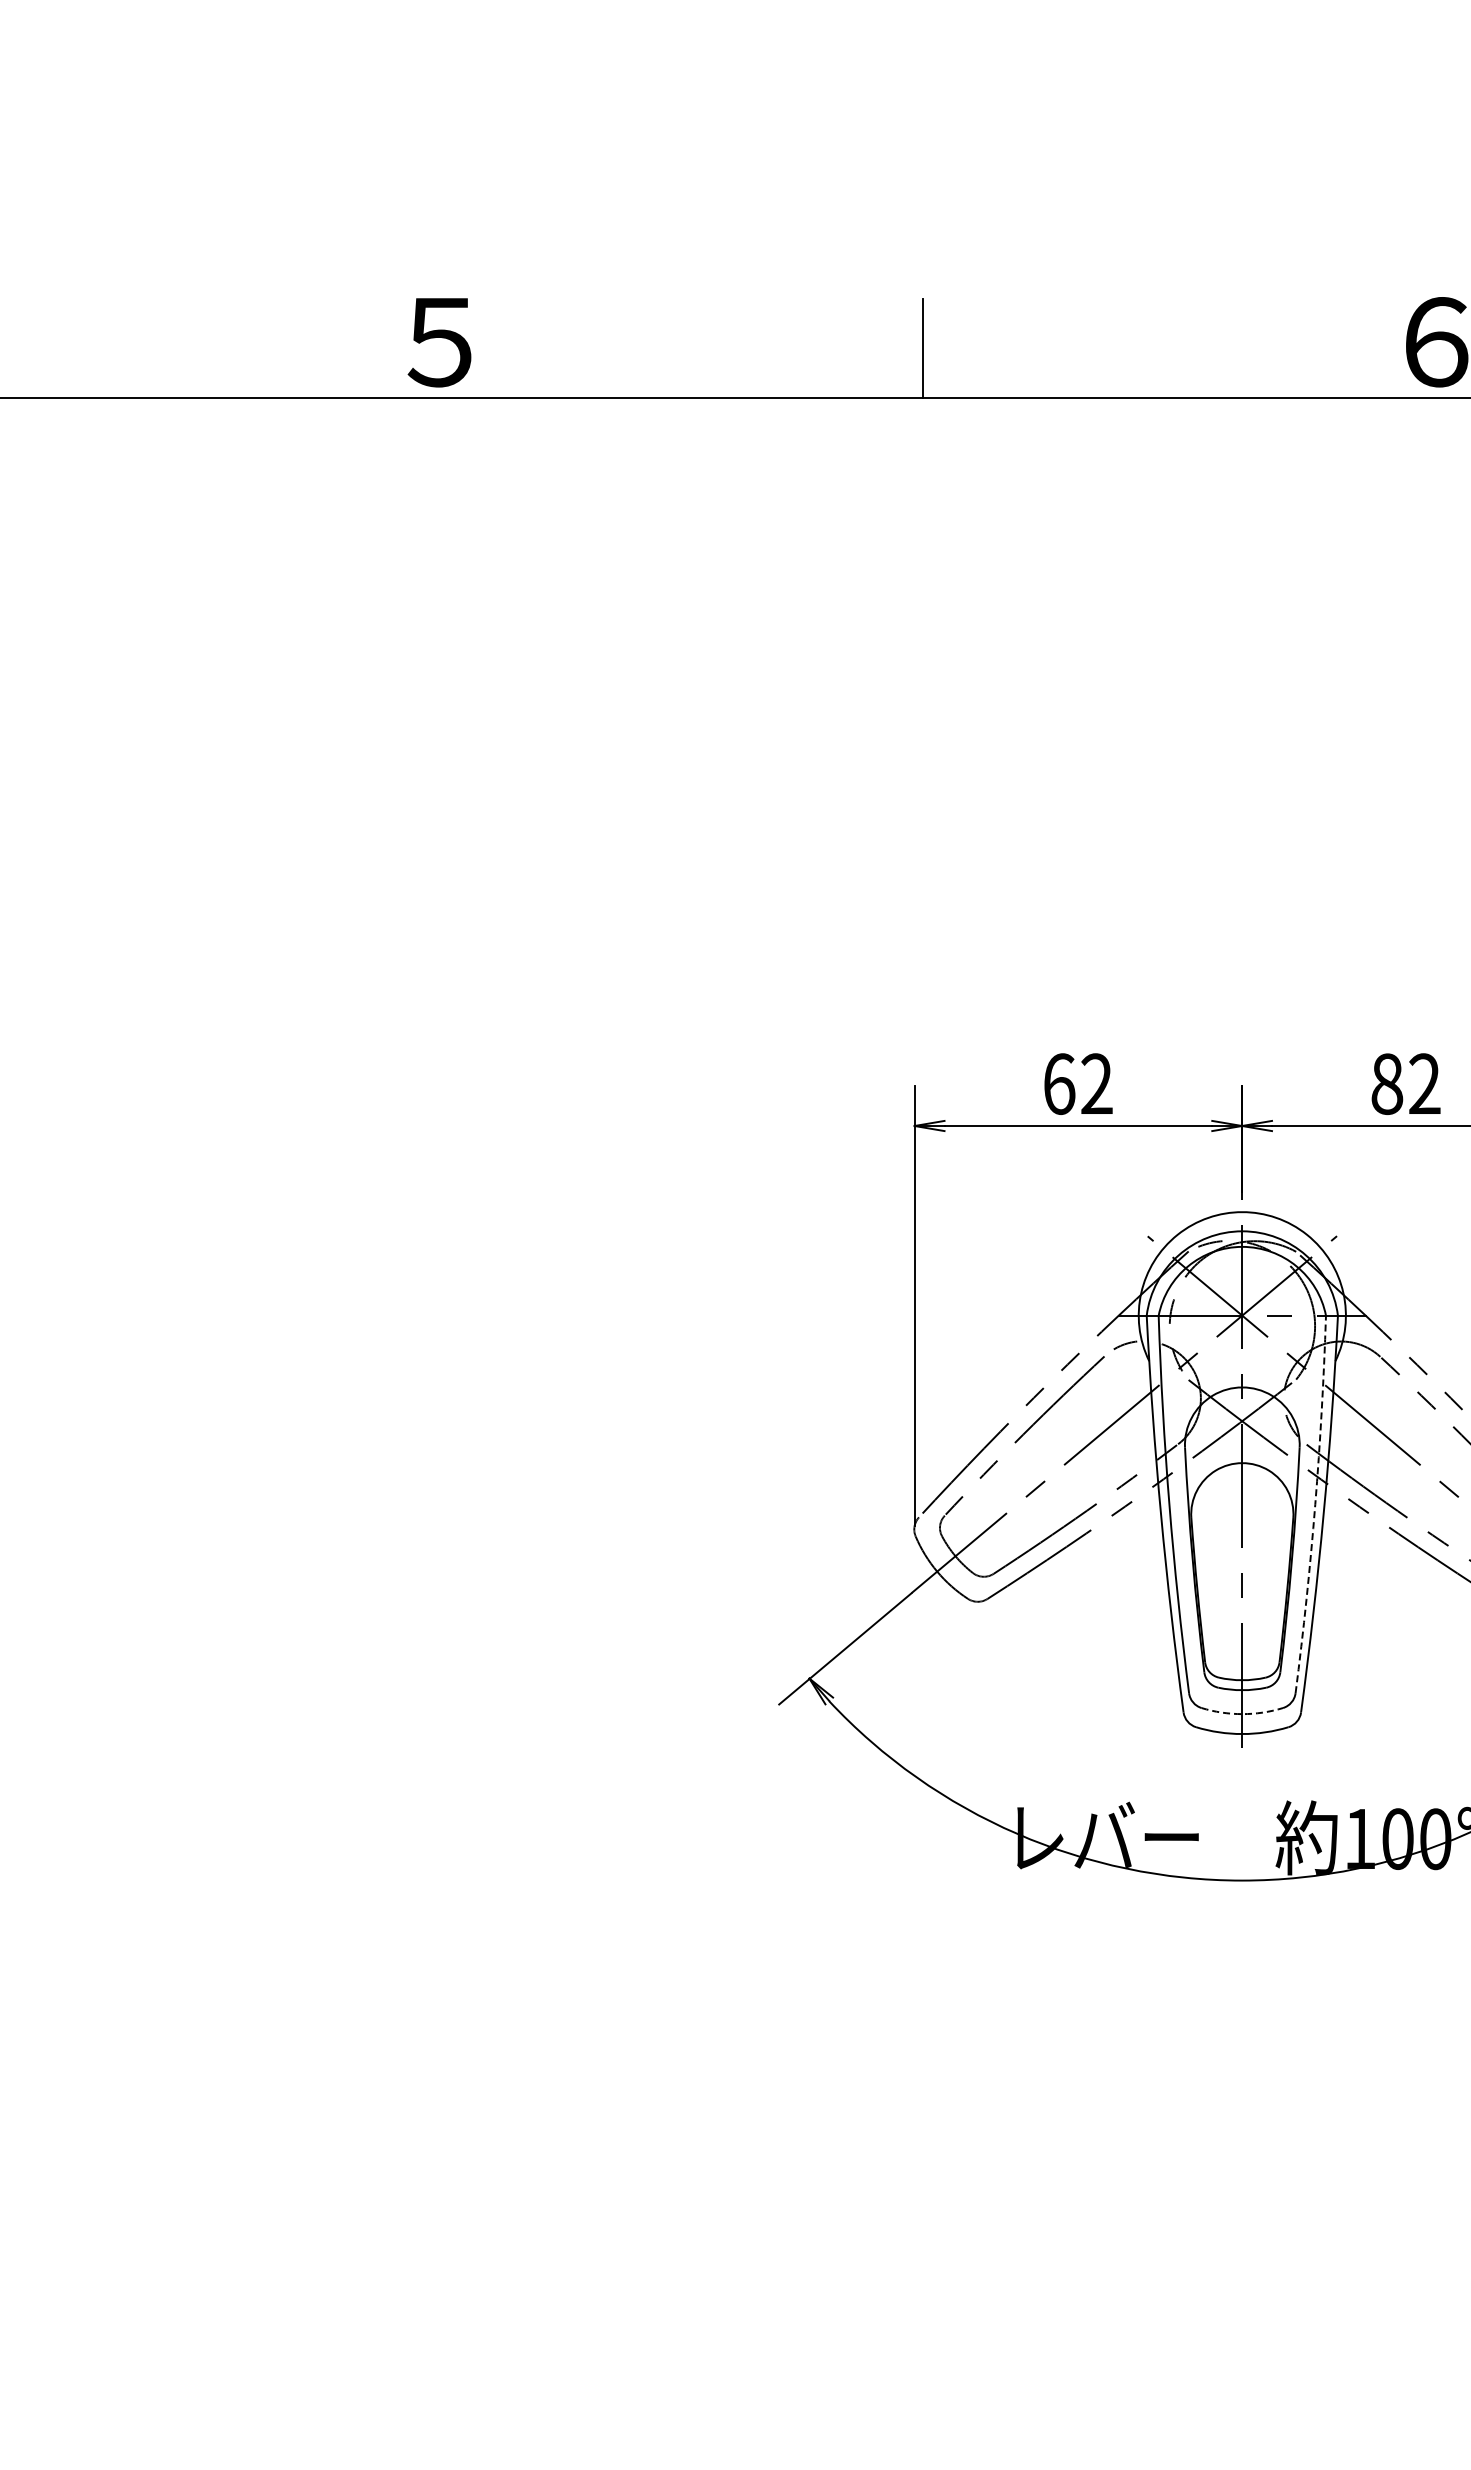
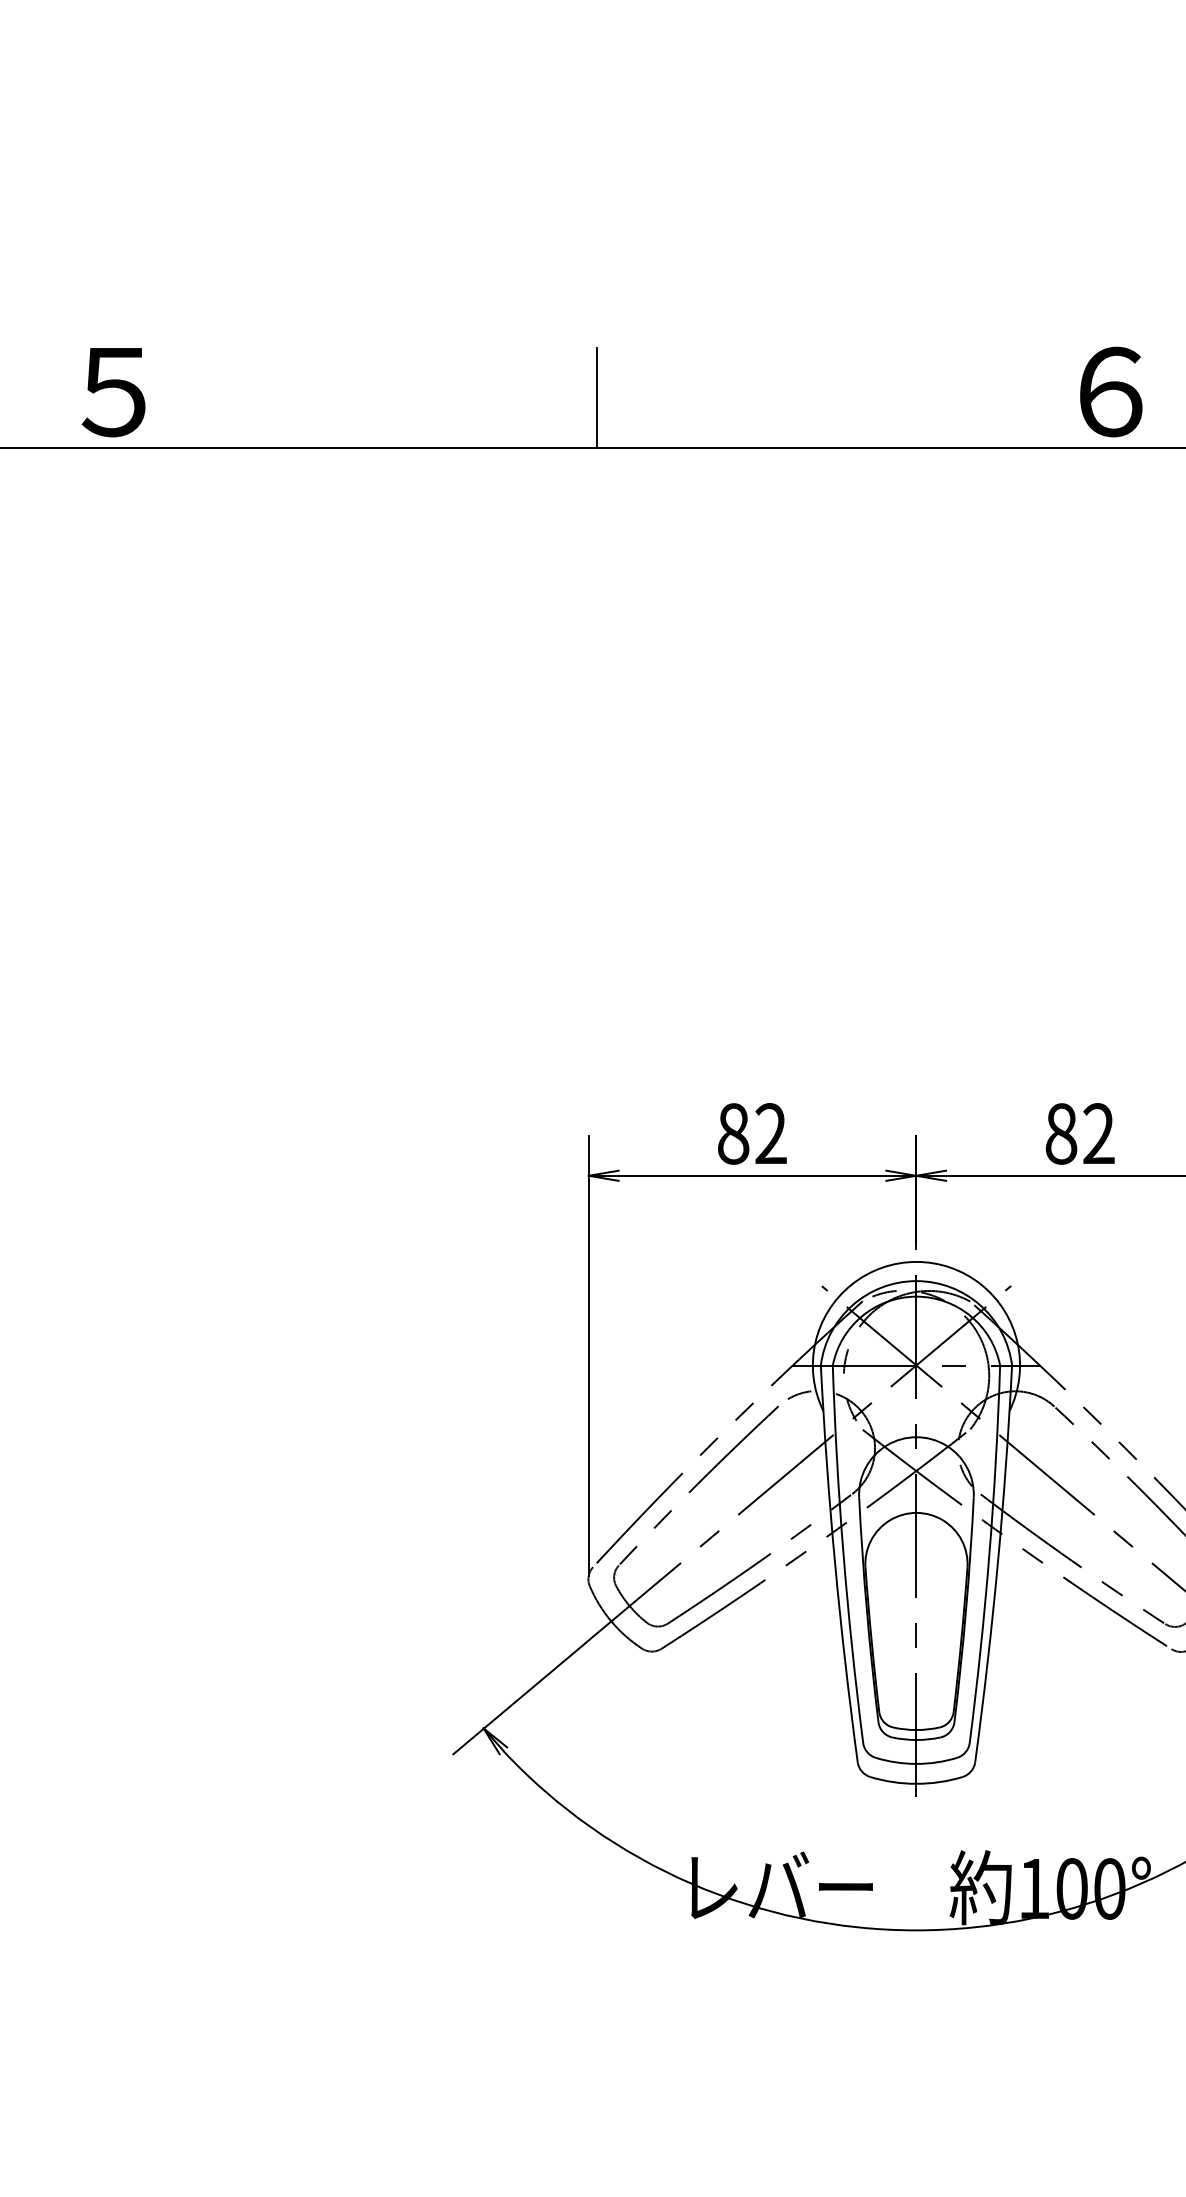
text: (1059, 1083) -> (733, 1133), 62 -> 82
arc: (1315, 1504) -> (989, 1554), dashed -> solid
arc: (1242, 1714) -> (916, 1764), dashed -> solid

